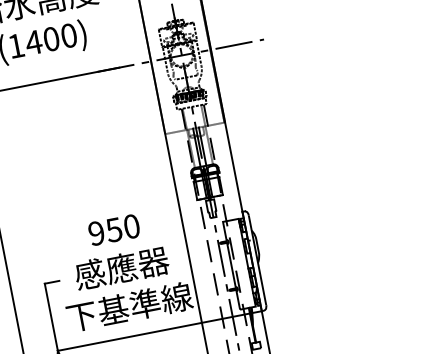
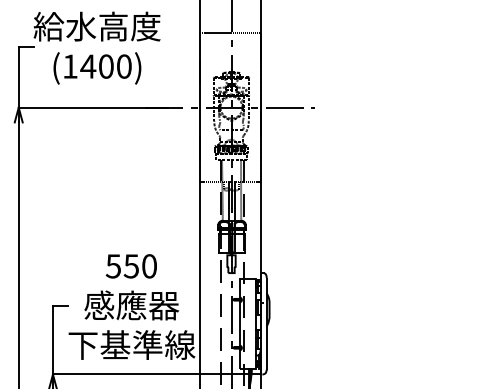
text: (95, 233) -> (112, 266), 950 -> 550

